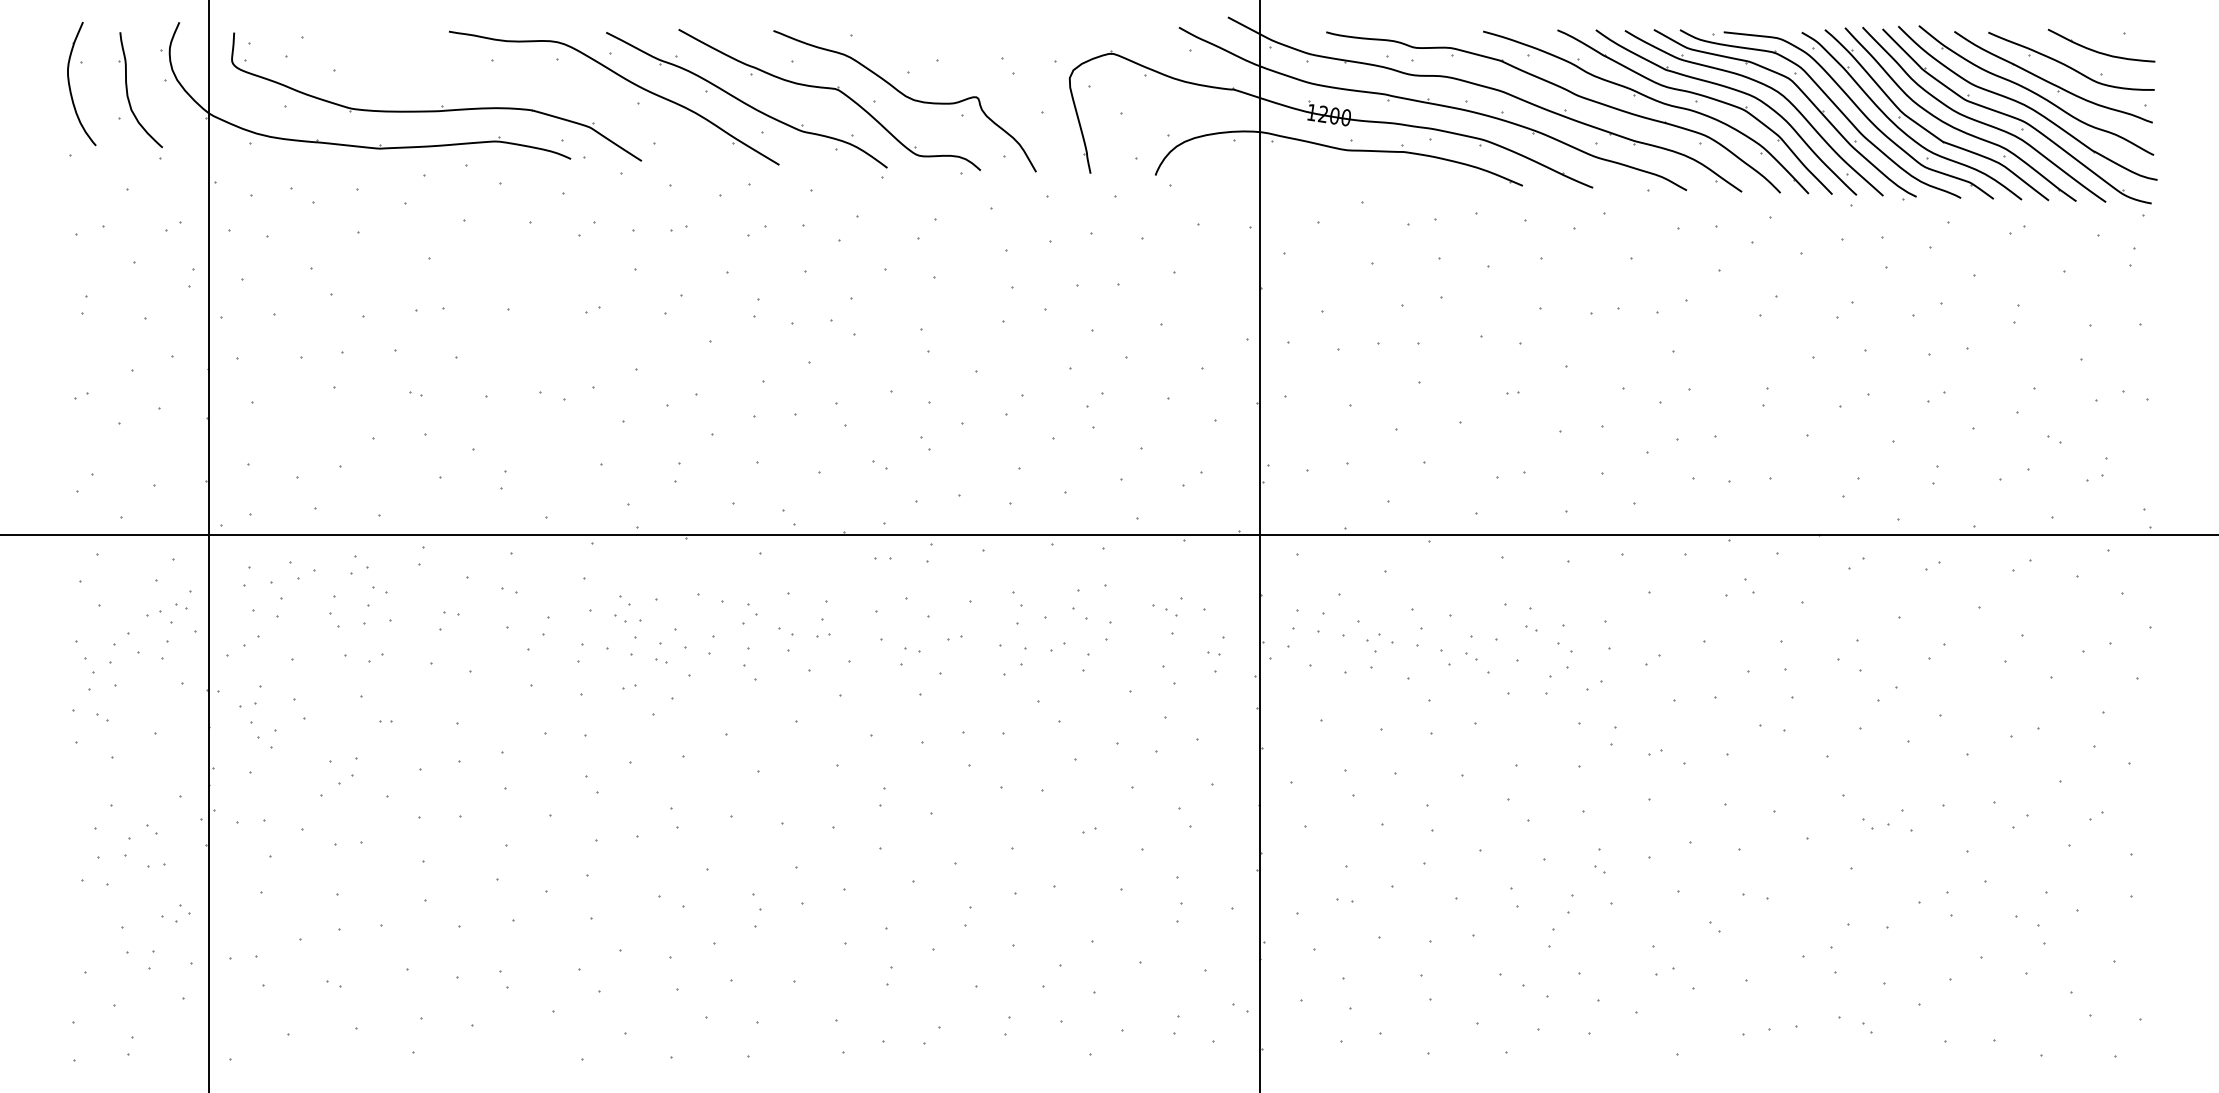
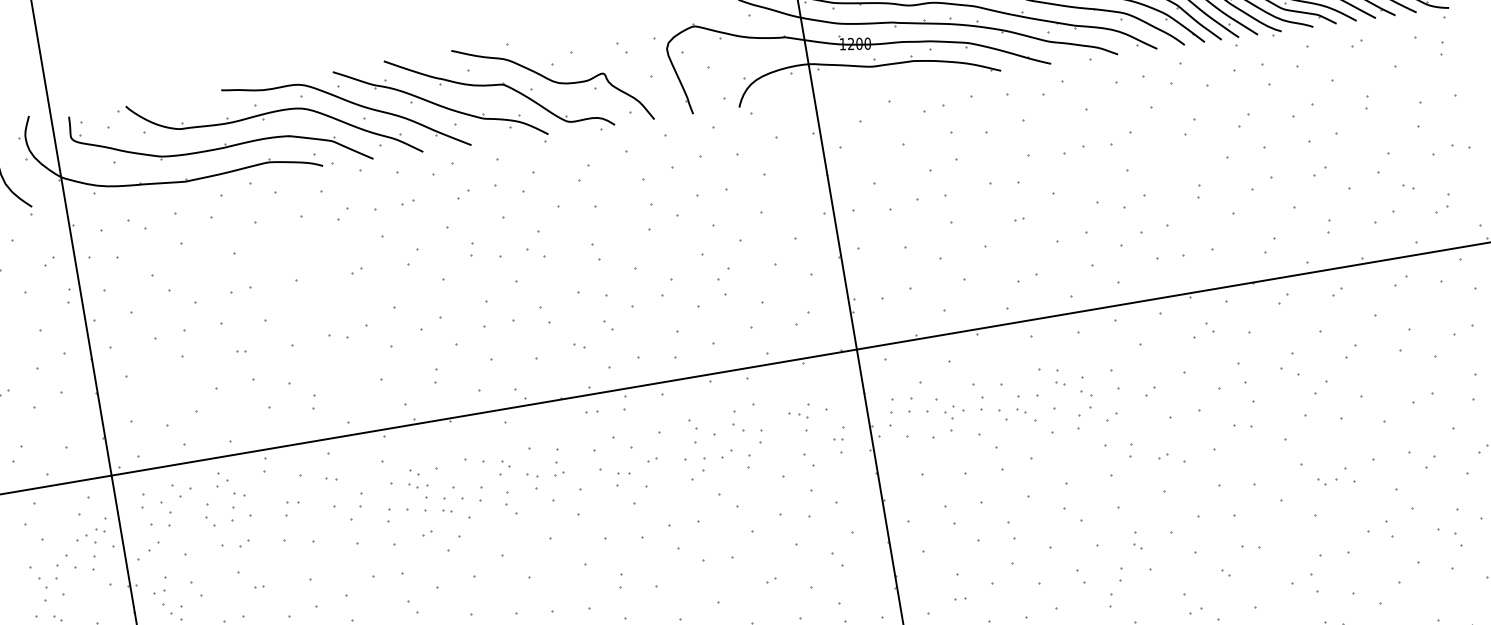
part: (499, 82) -> (263, 120), added

